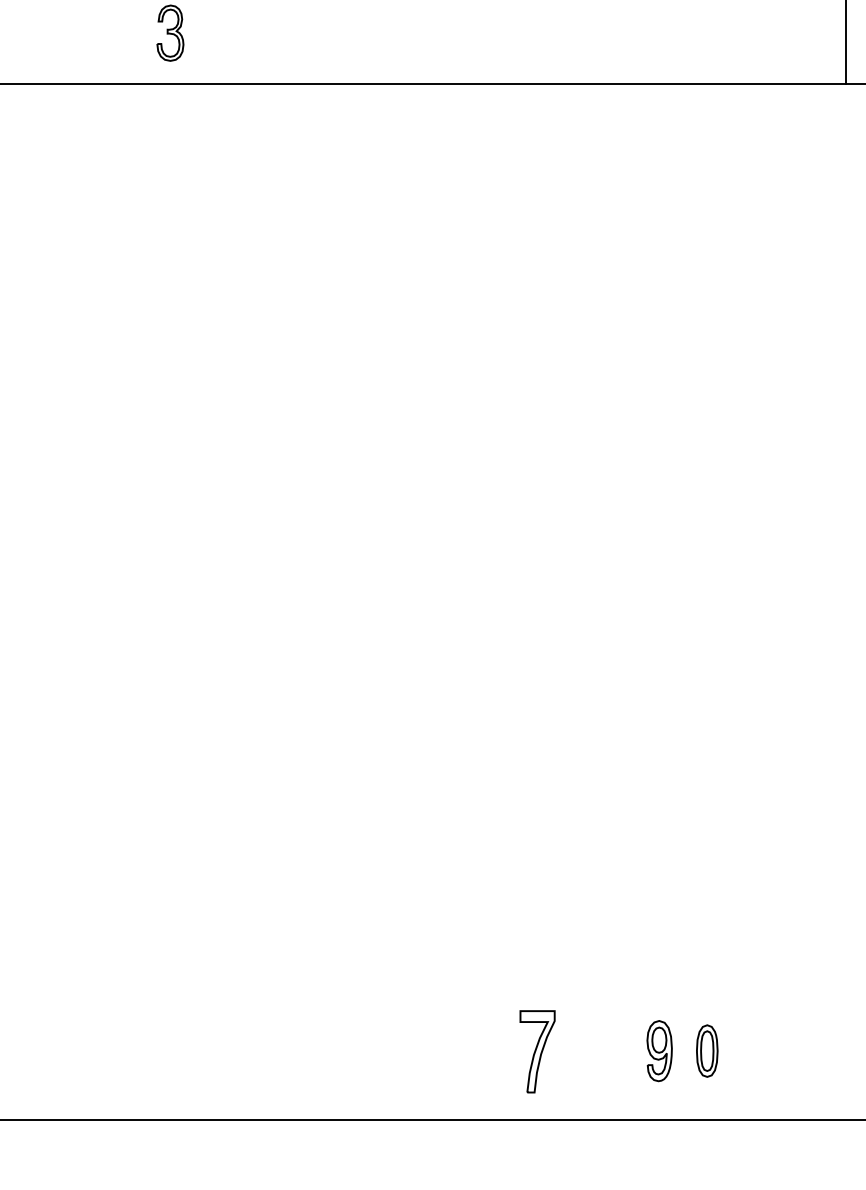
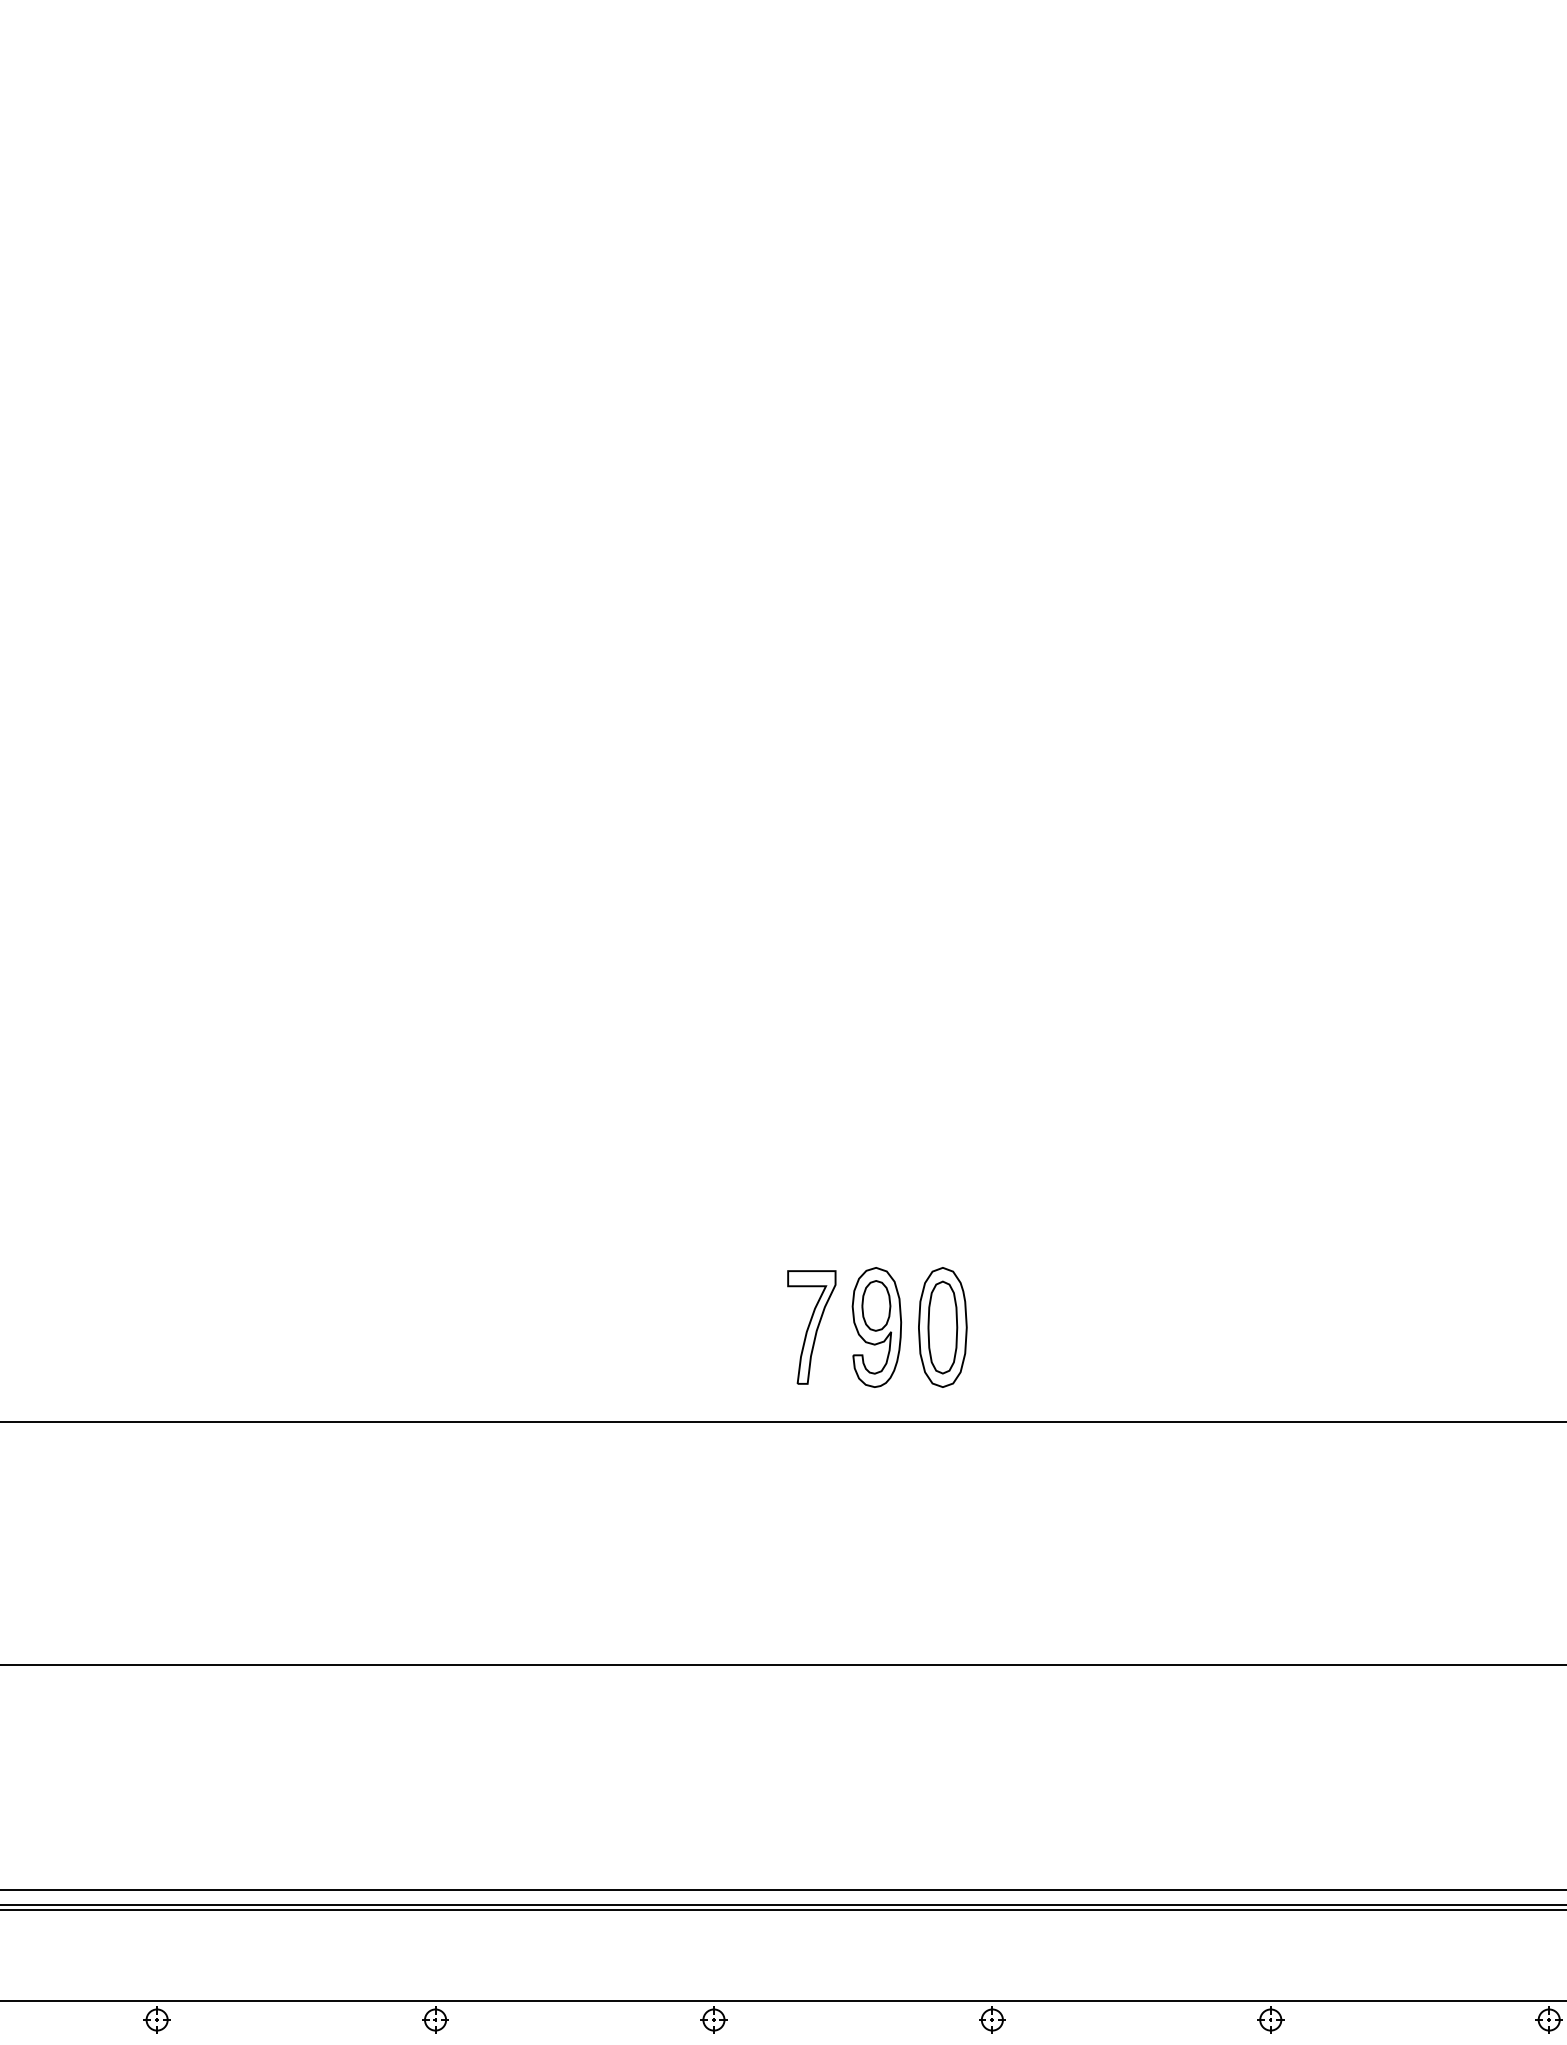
part: (537, 1051) -> (811, 1327), moved
part: (659, 1051) -> (876, 1327), size x1.43
part: (706, 1051) -> (942, 1327), size x1.67

